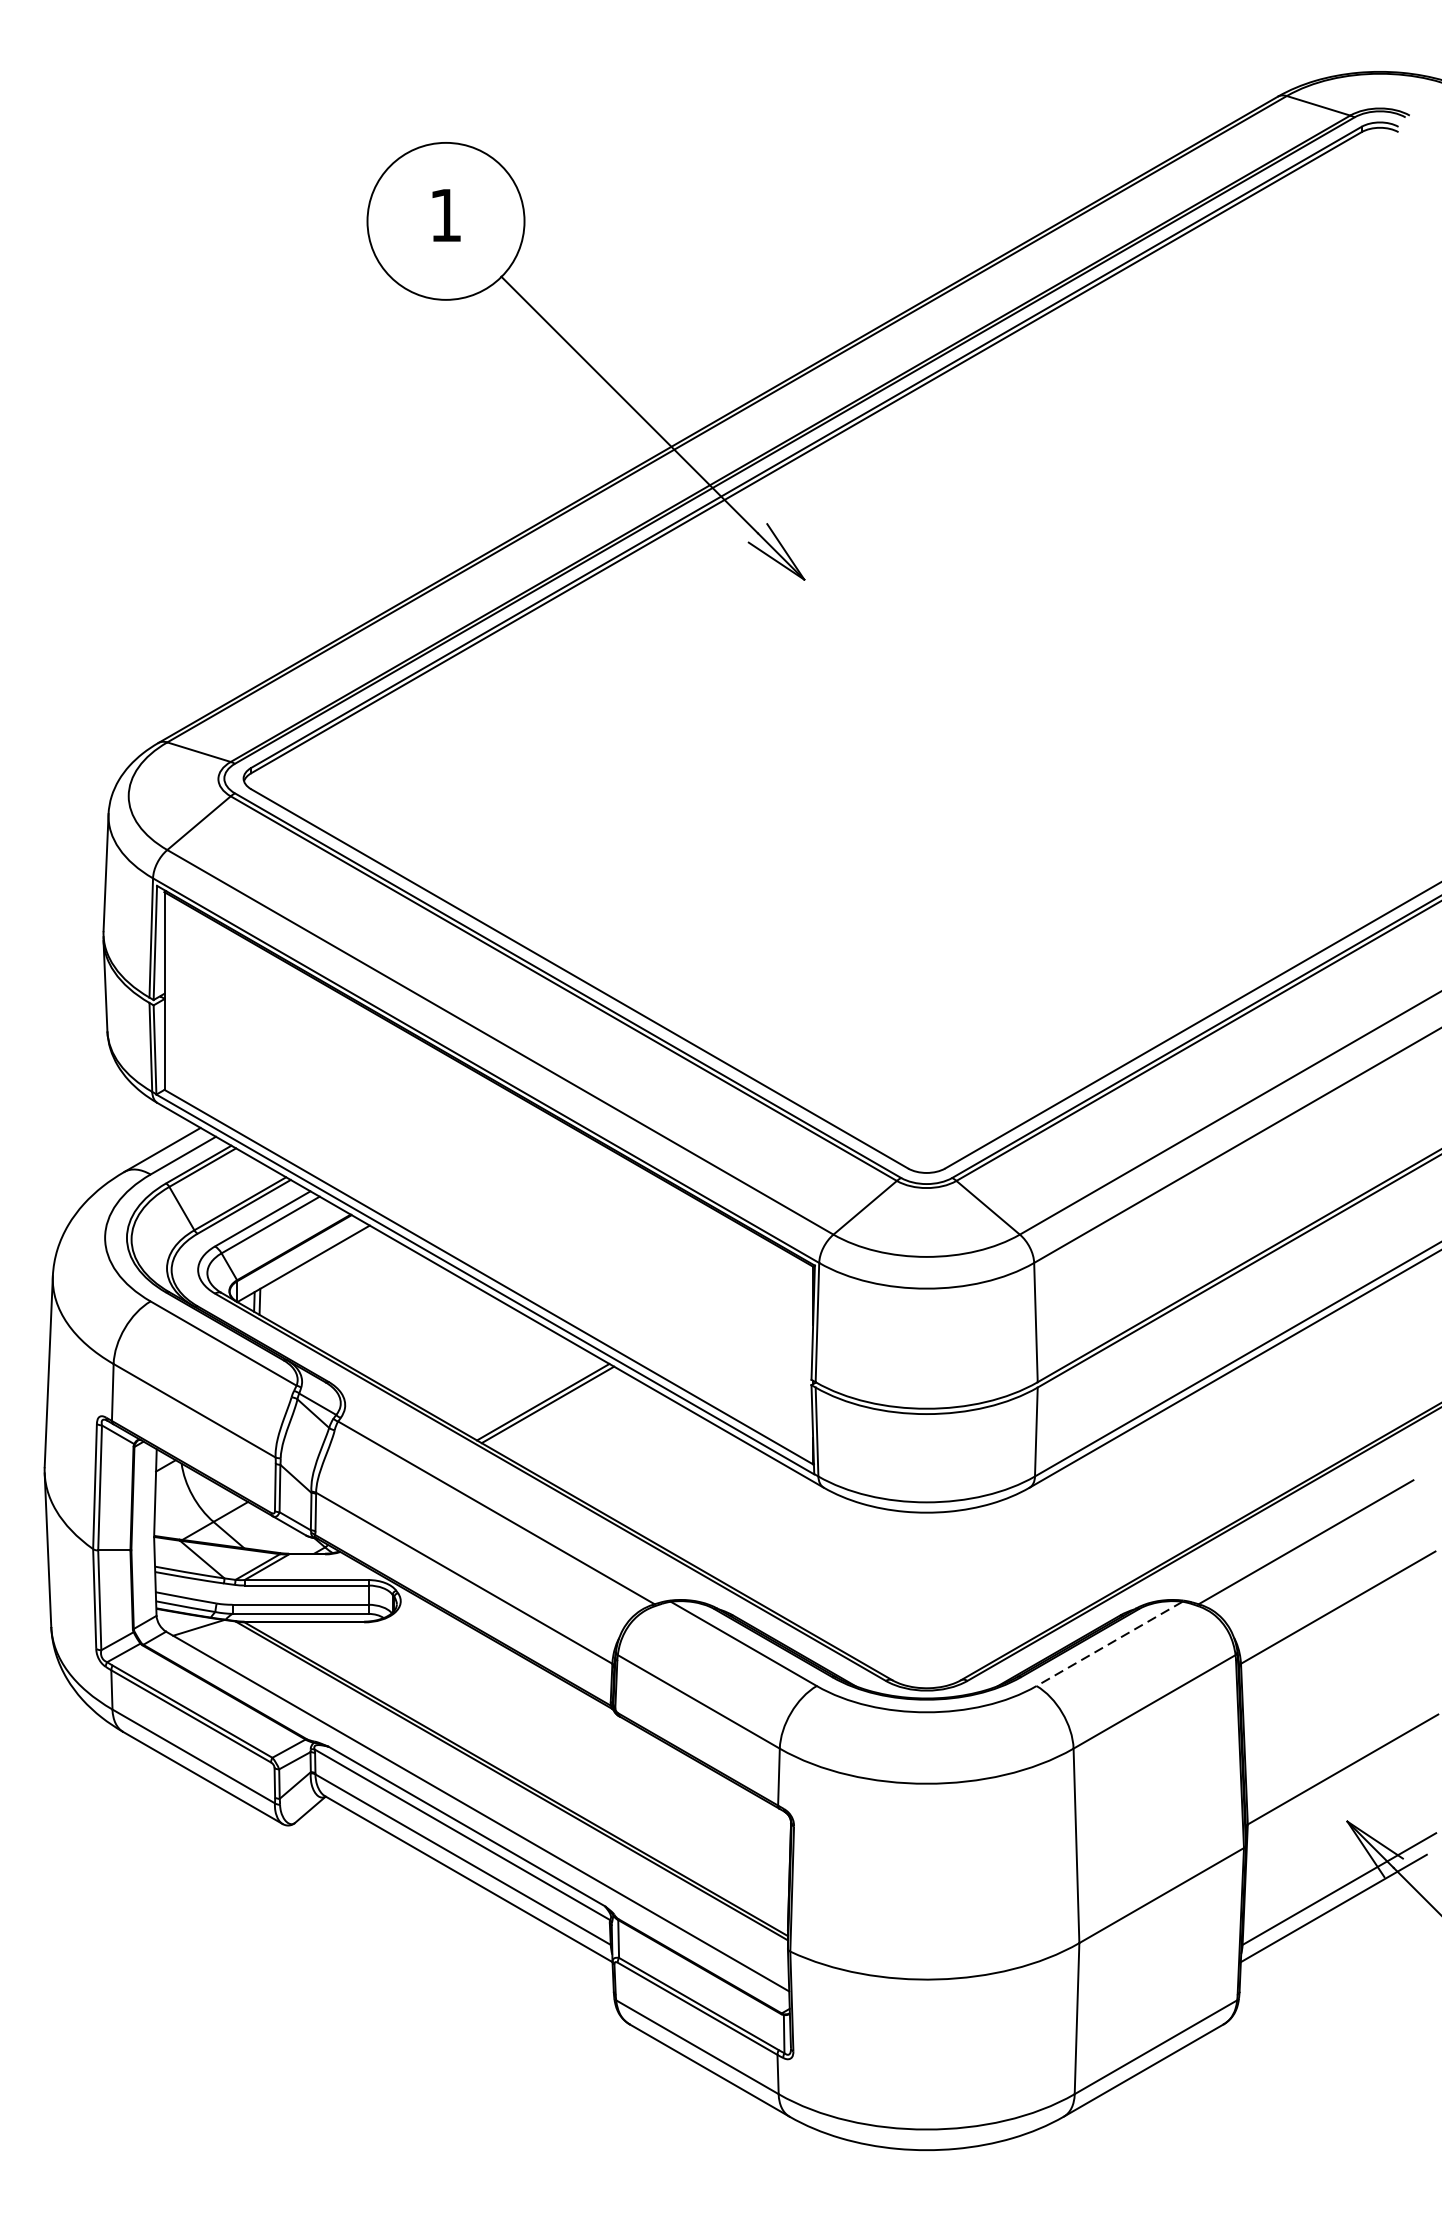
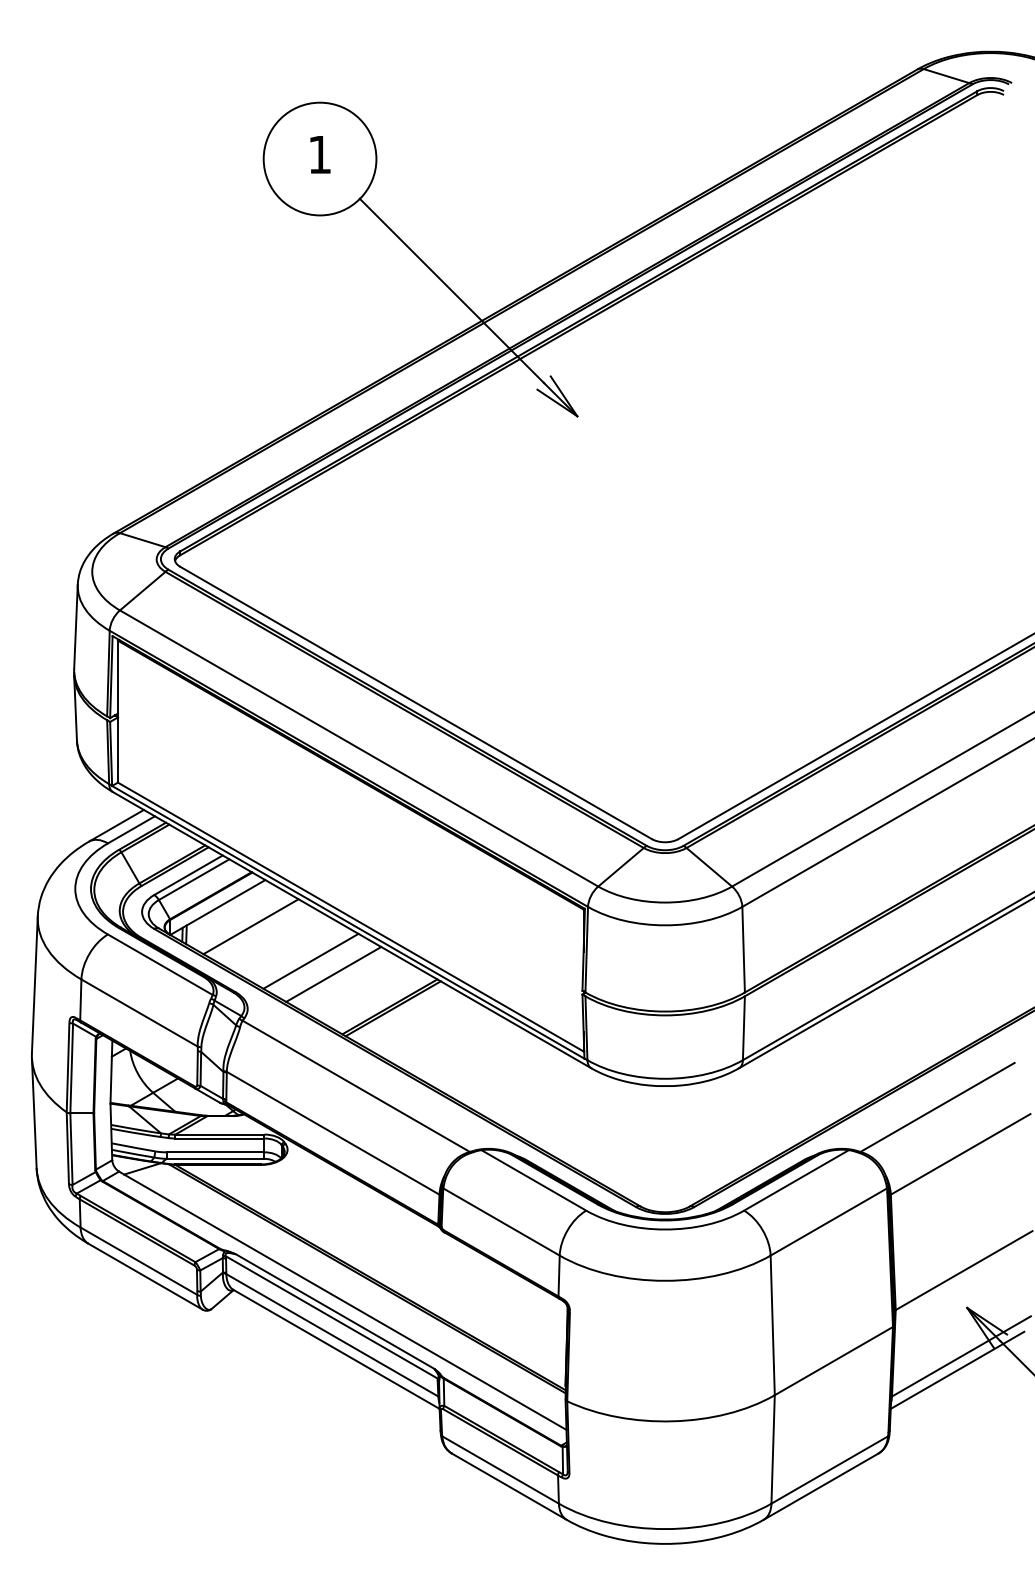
line: (349, 1290) -> (250, 926), added
line: (432, 1337) -> (310, 960), added
line: (464, 1357) -> (333, 974), added
line: (1109, 1644) -> (796, 1180), dashed -> solid

